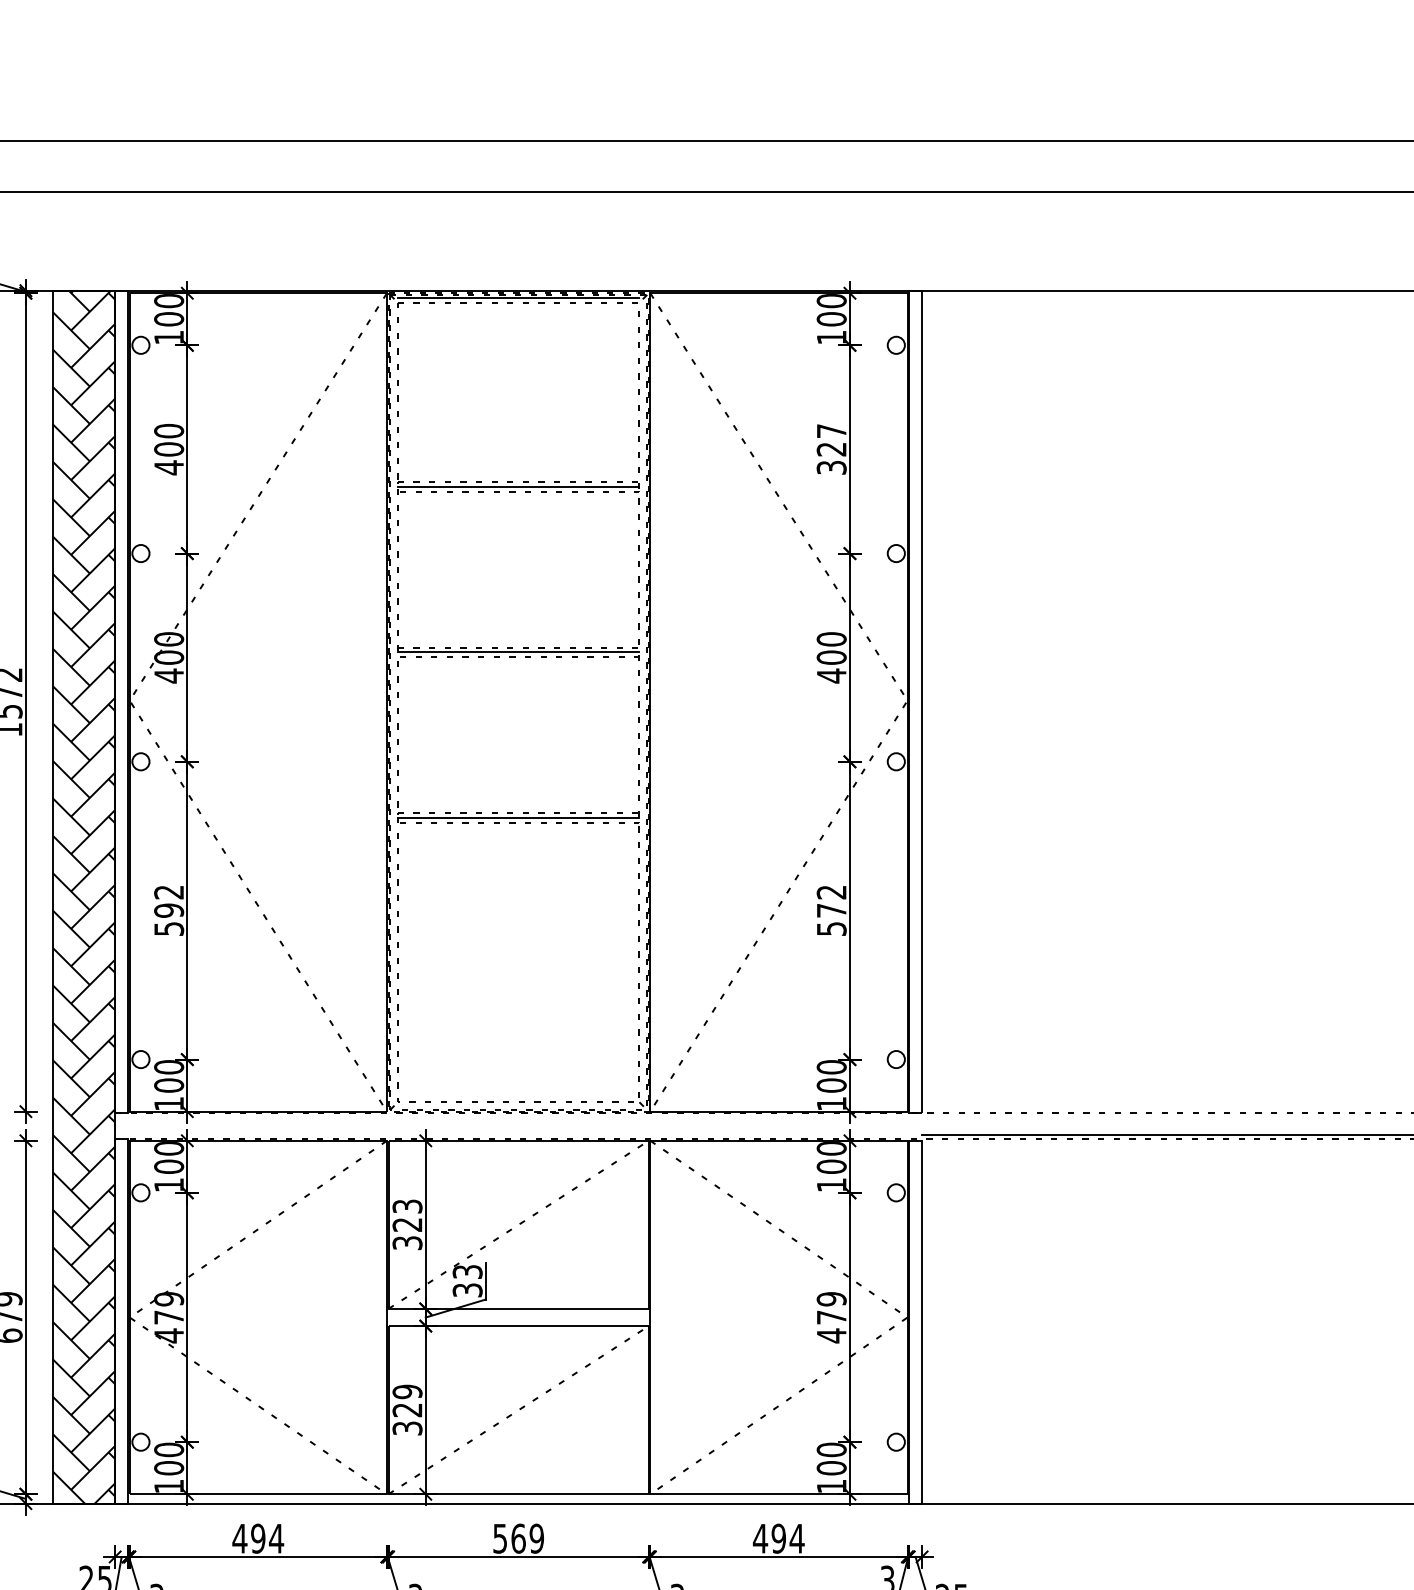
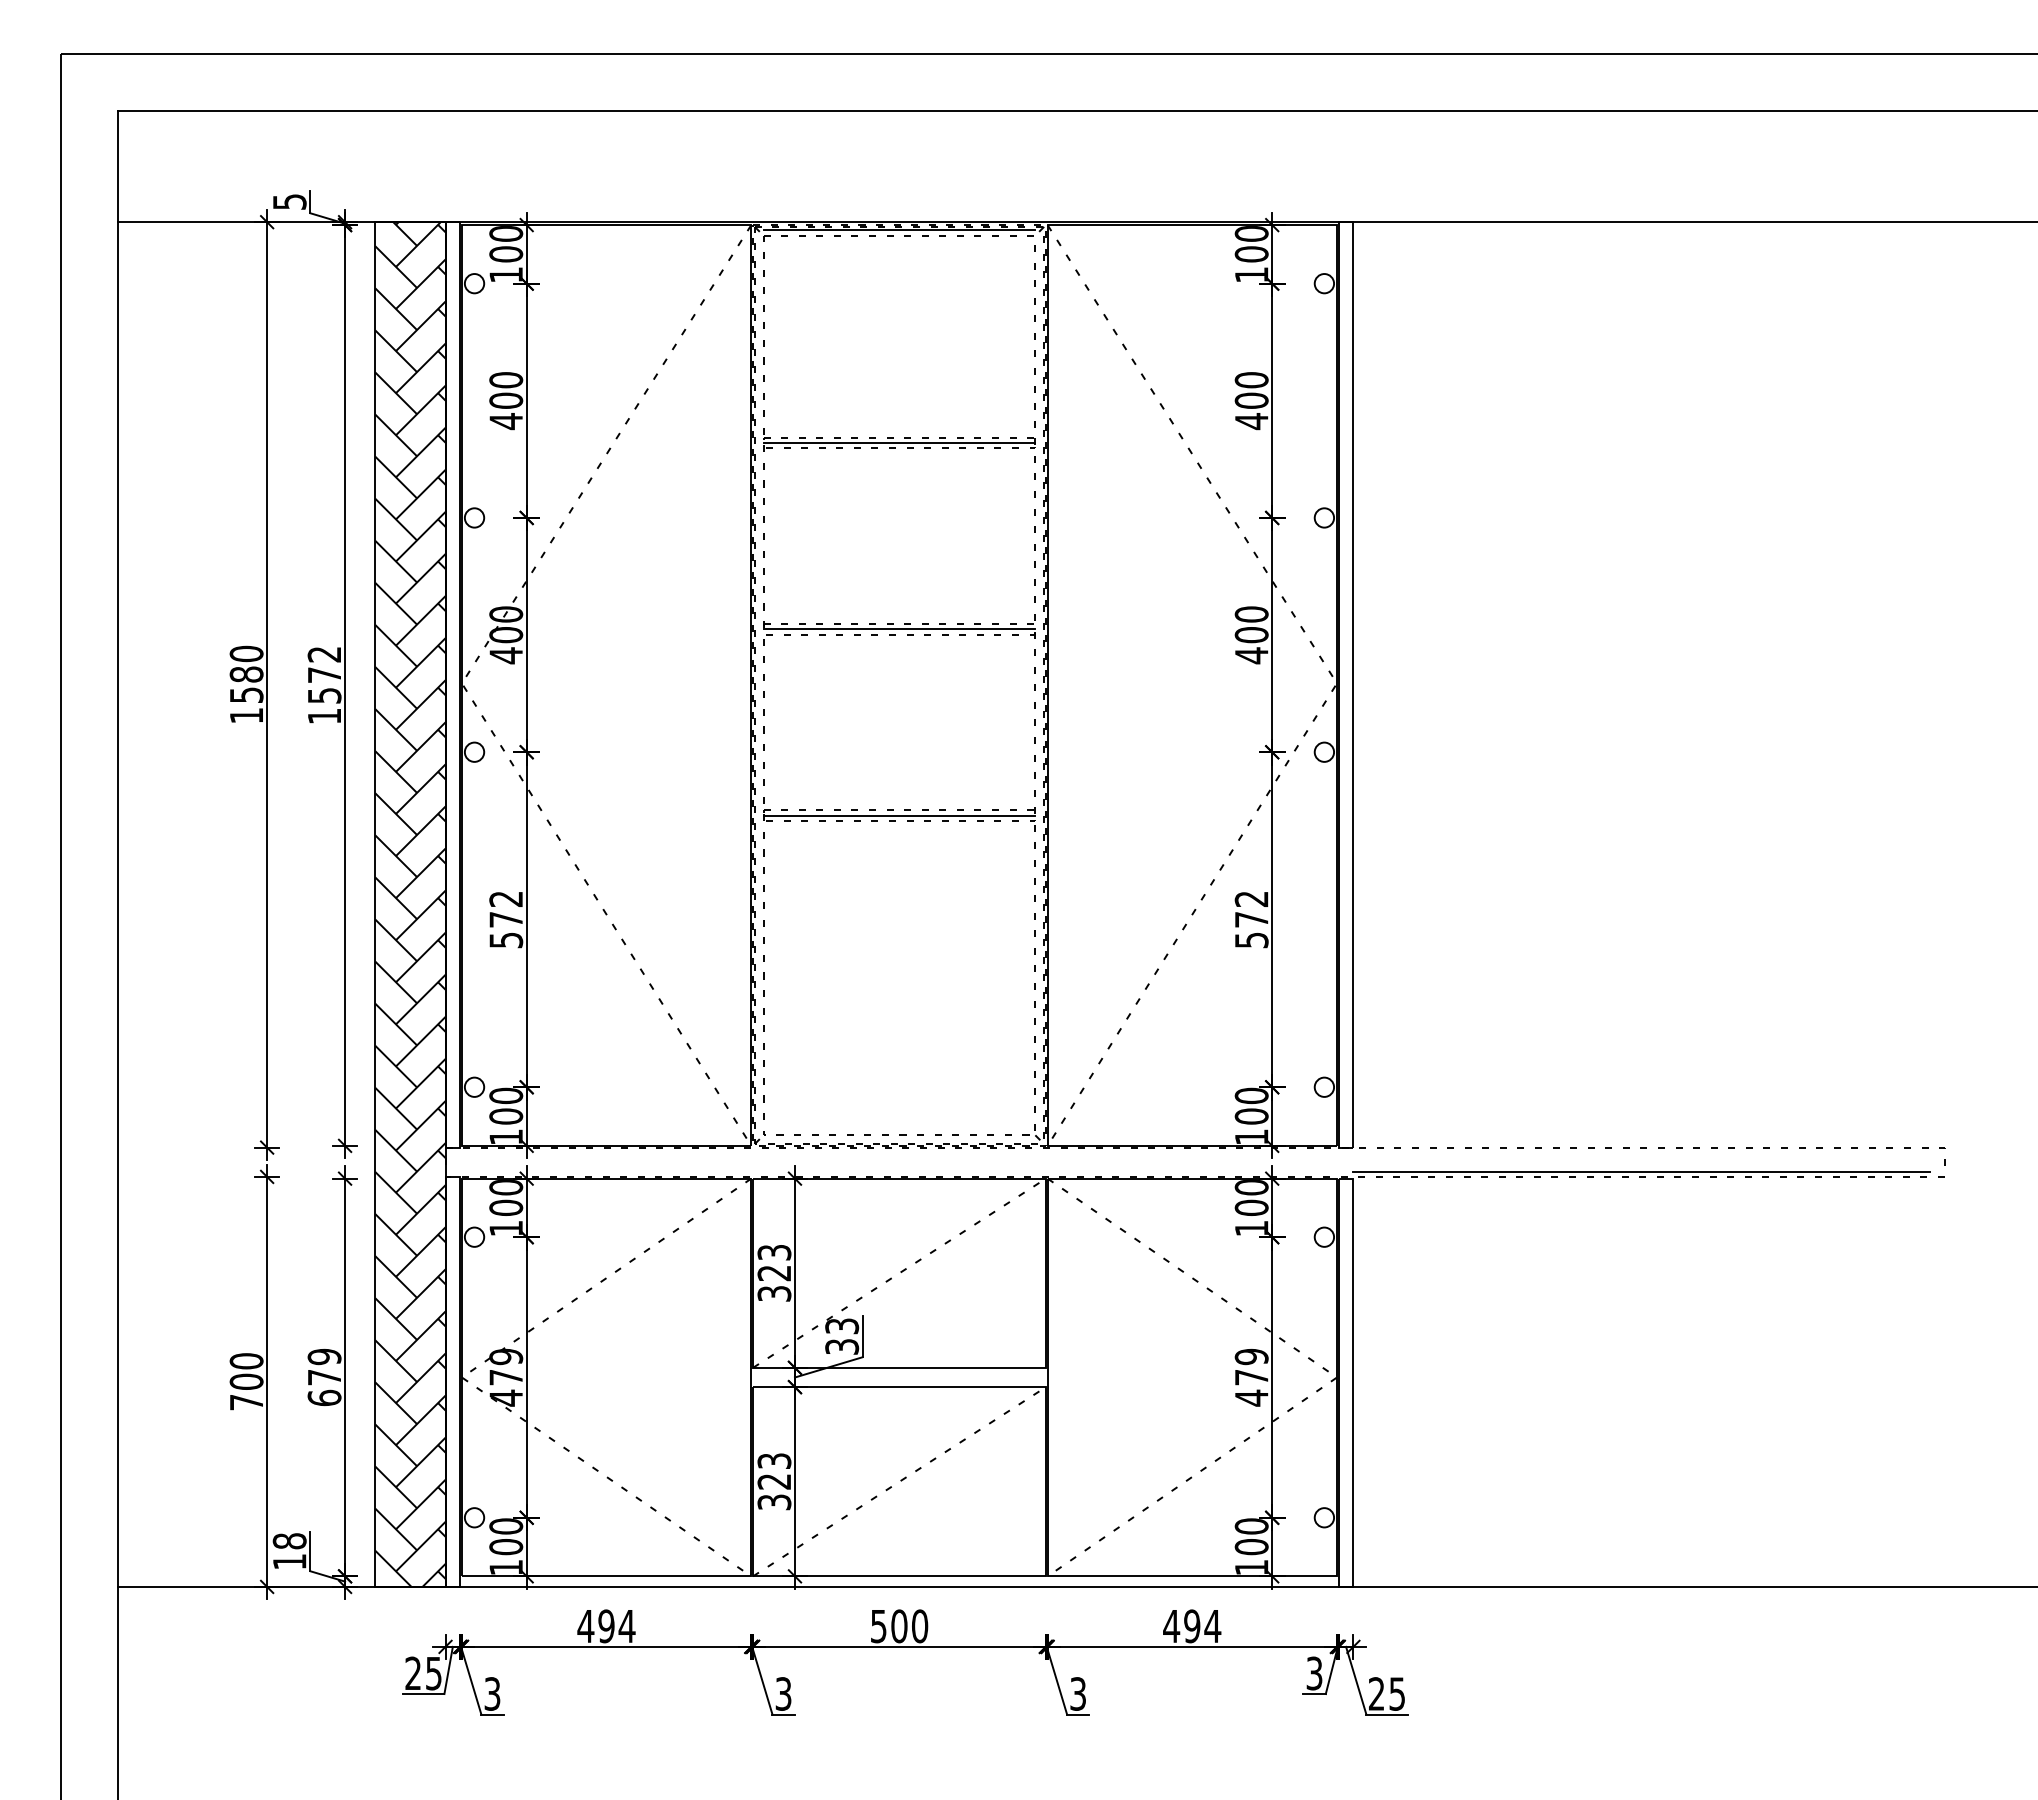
text: (831, 450) -> (1251, 401), 327 -> 400
text: (169, 910) -> (506, 919), 592 -> 572
text: (407, 1392) -> (774, 1461), 329 -> 323
text: (527, 1538) -> (909, 1626), 569 -> 500

